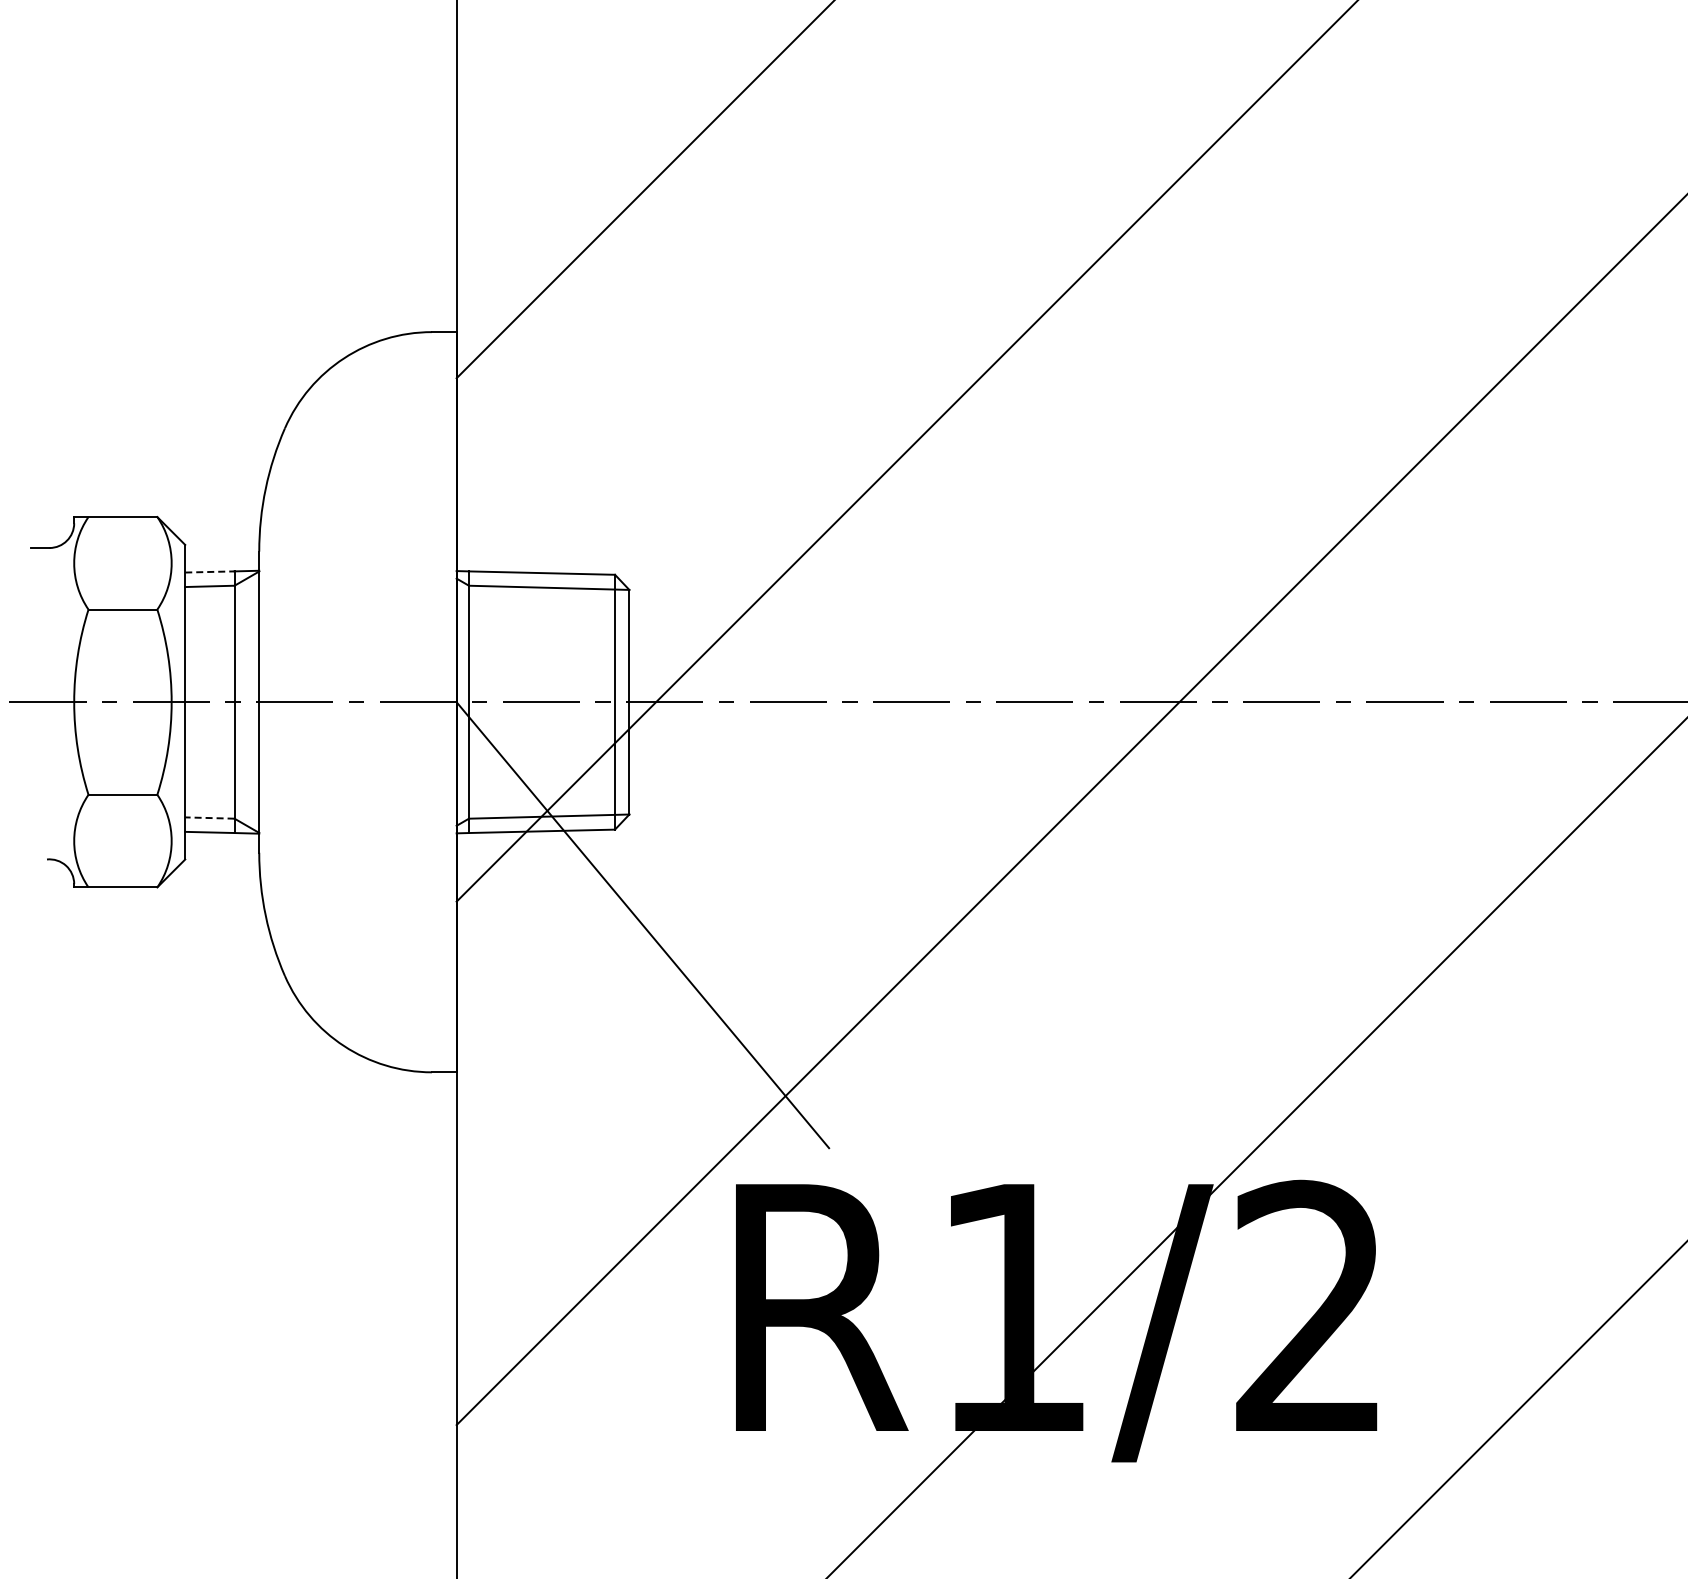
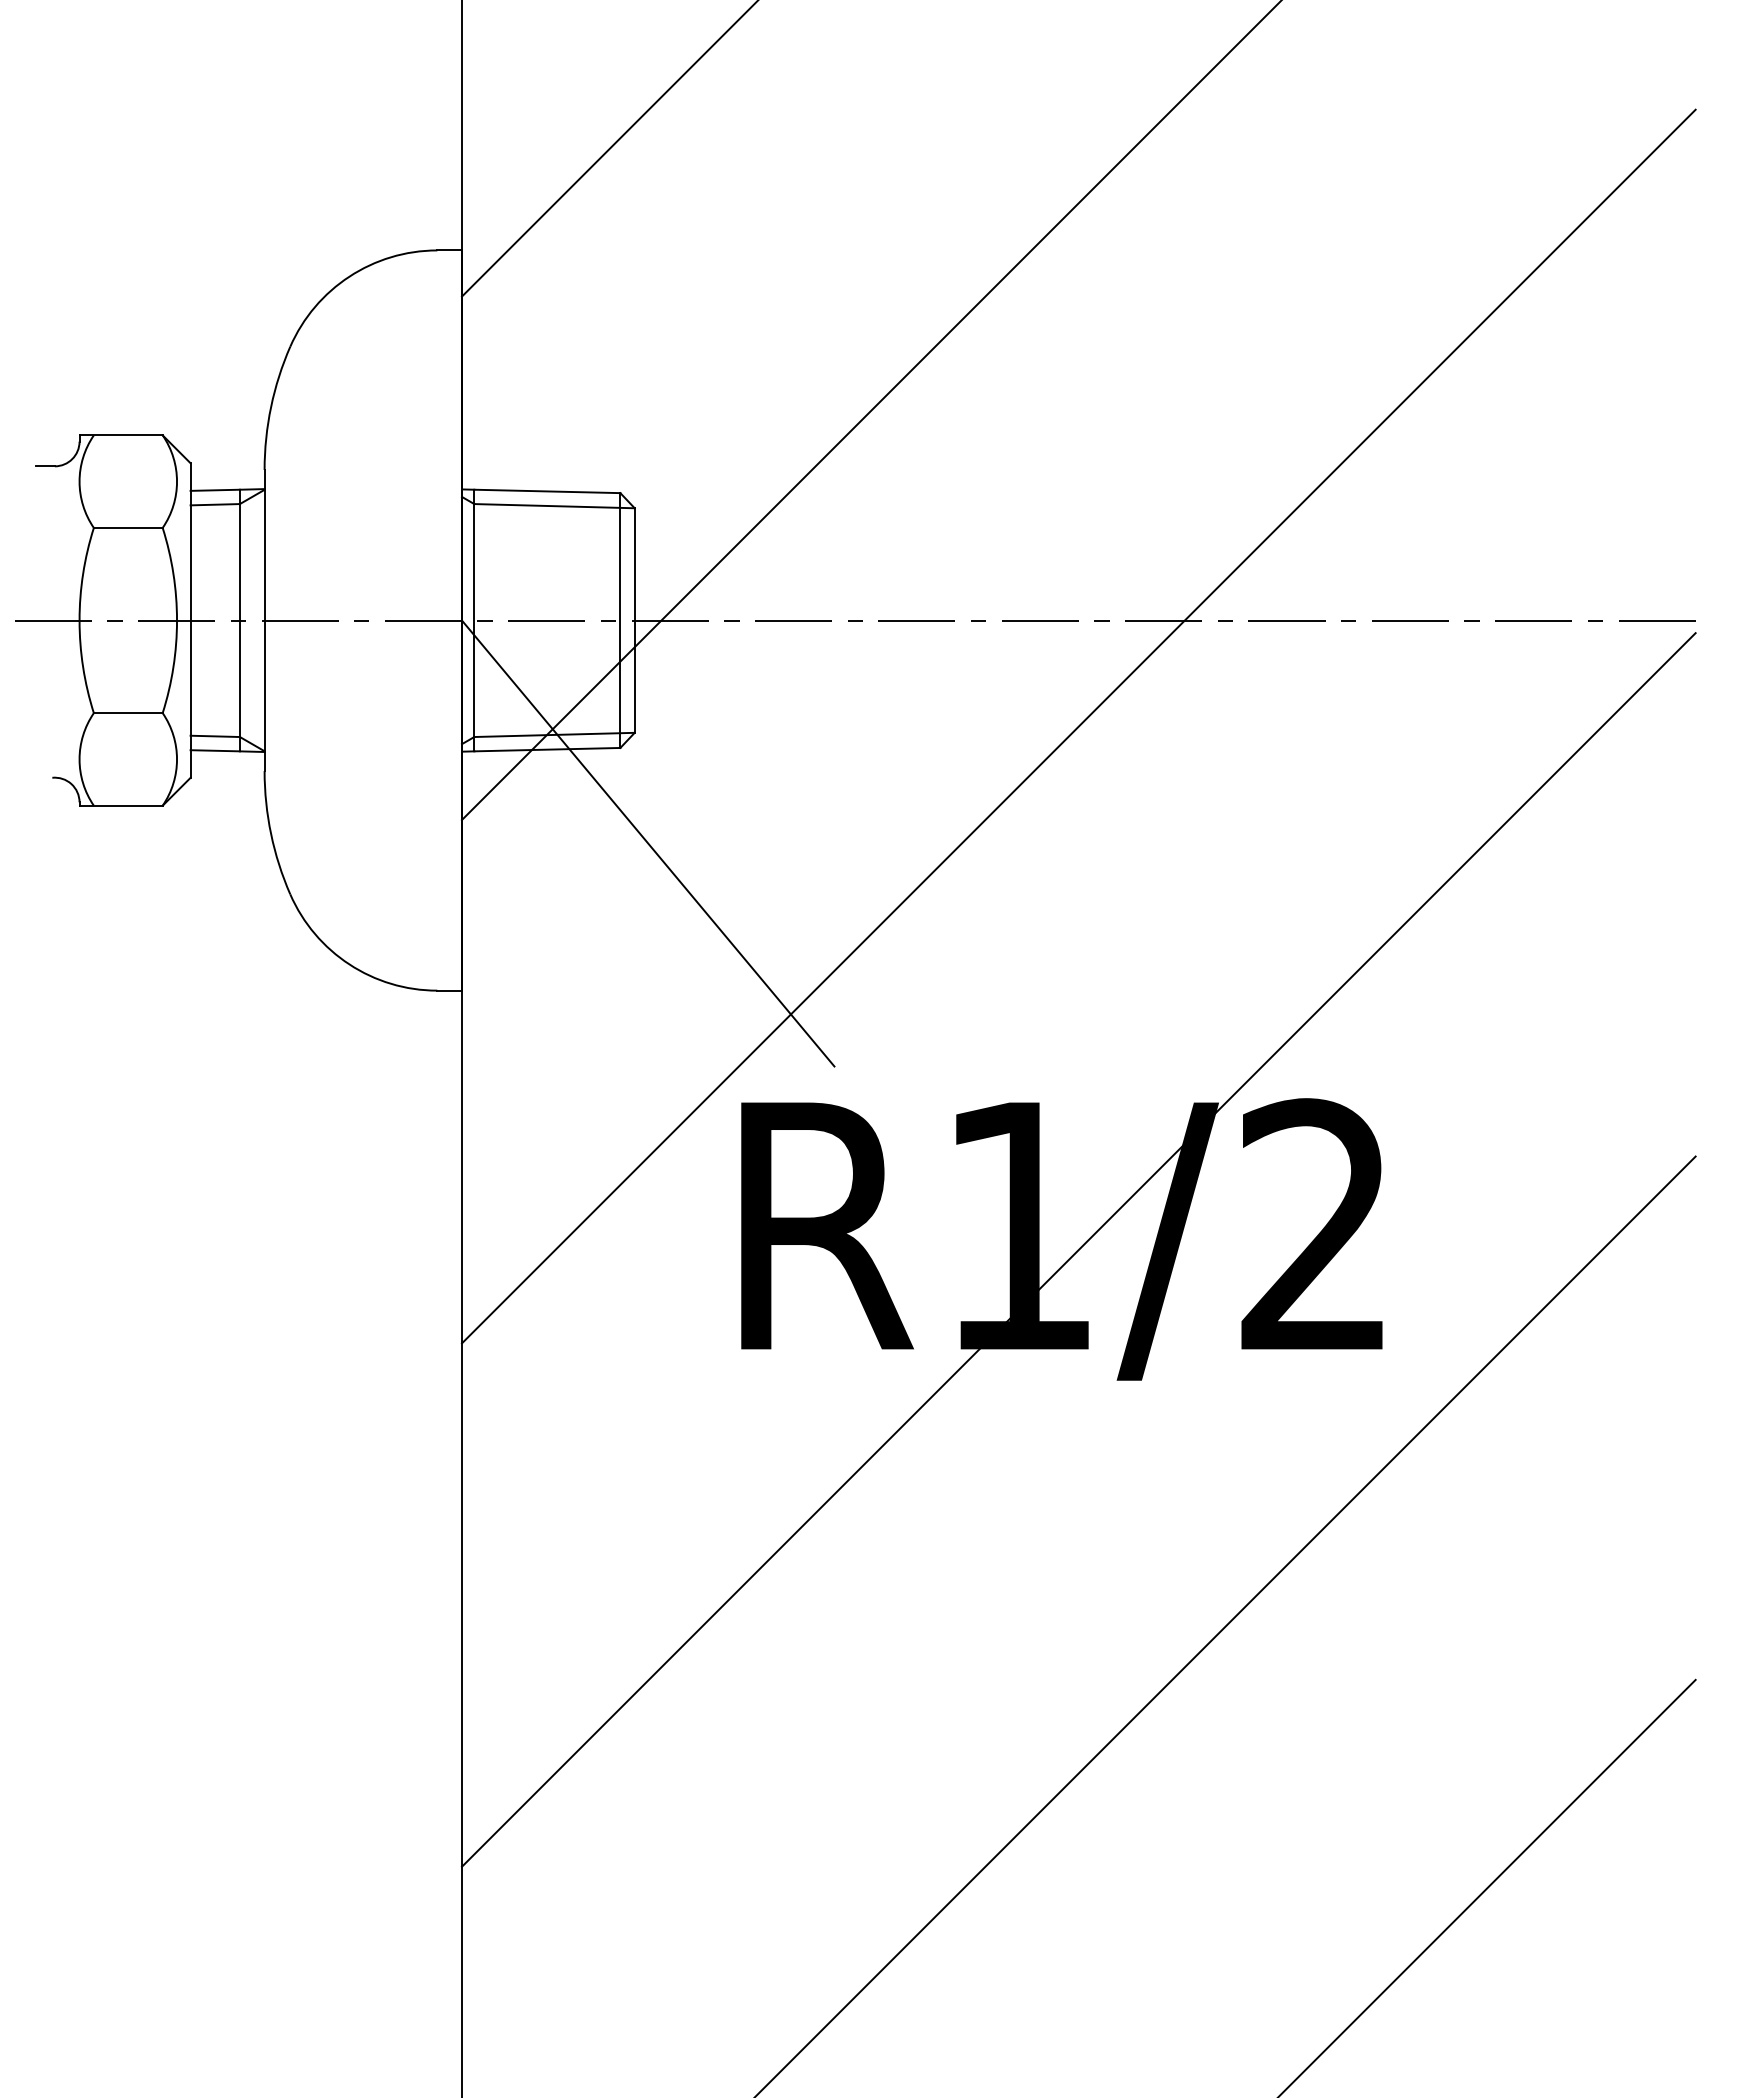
line: (210, 572) -> (215, 490), dashed -> solid
line: (210, 818) -> (215, 736), dashed -> solid

